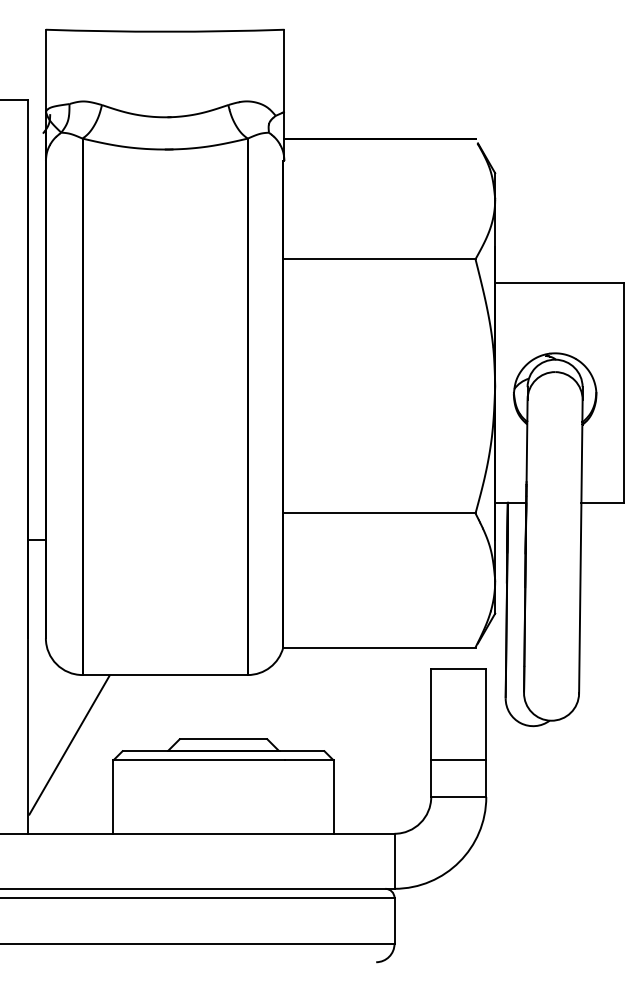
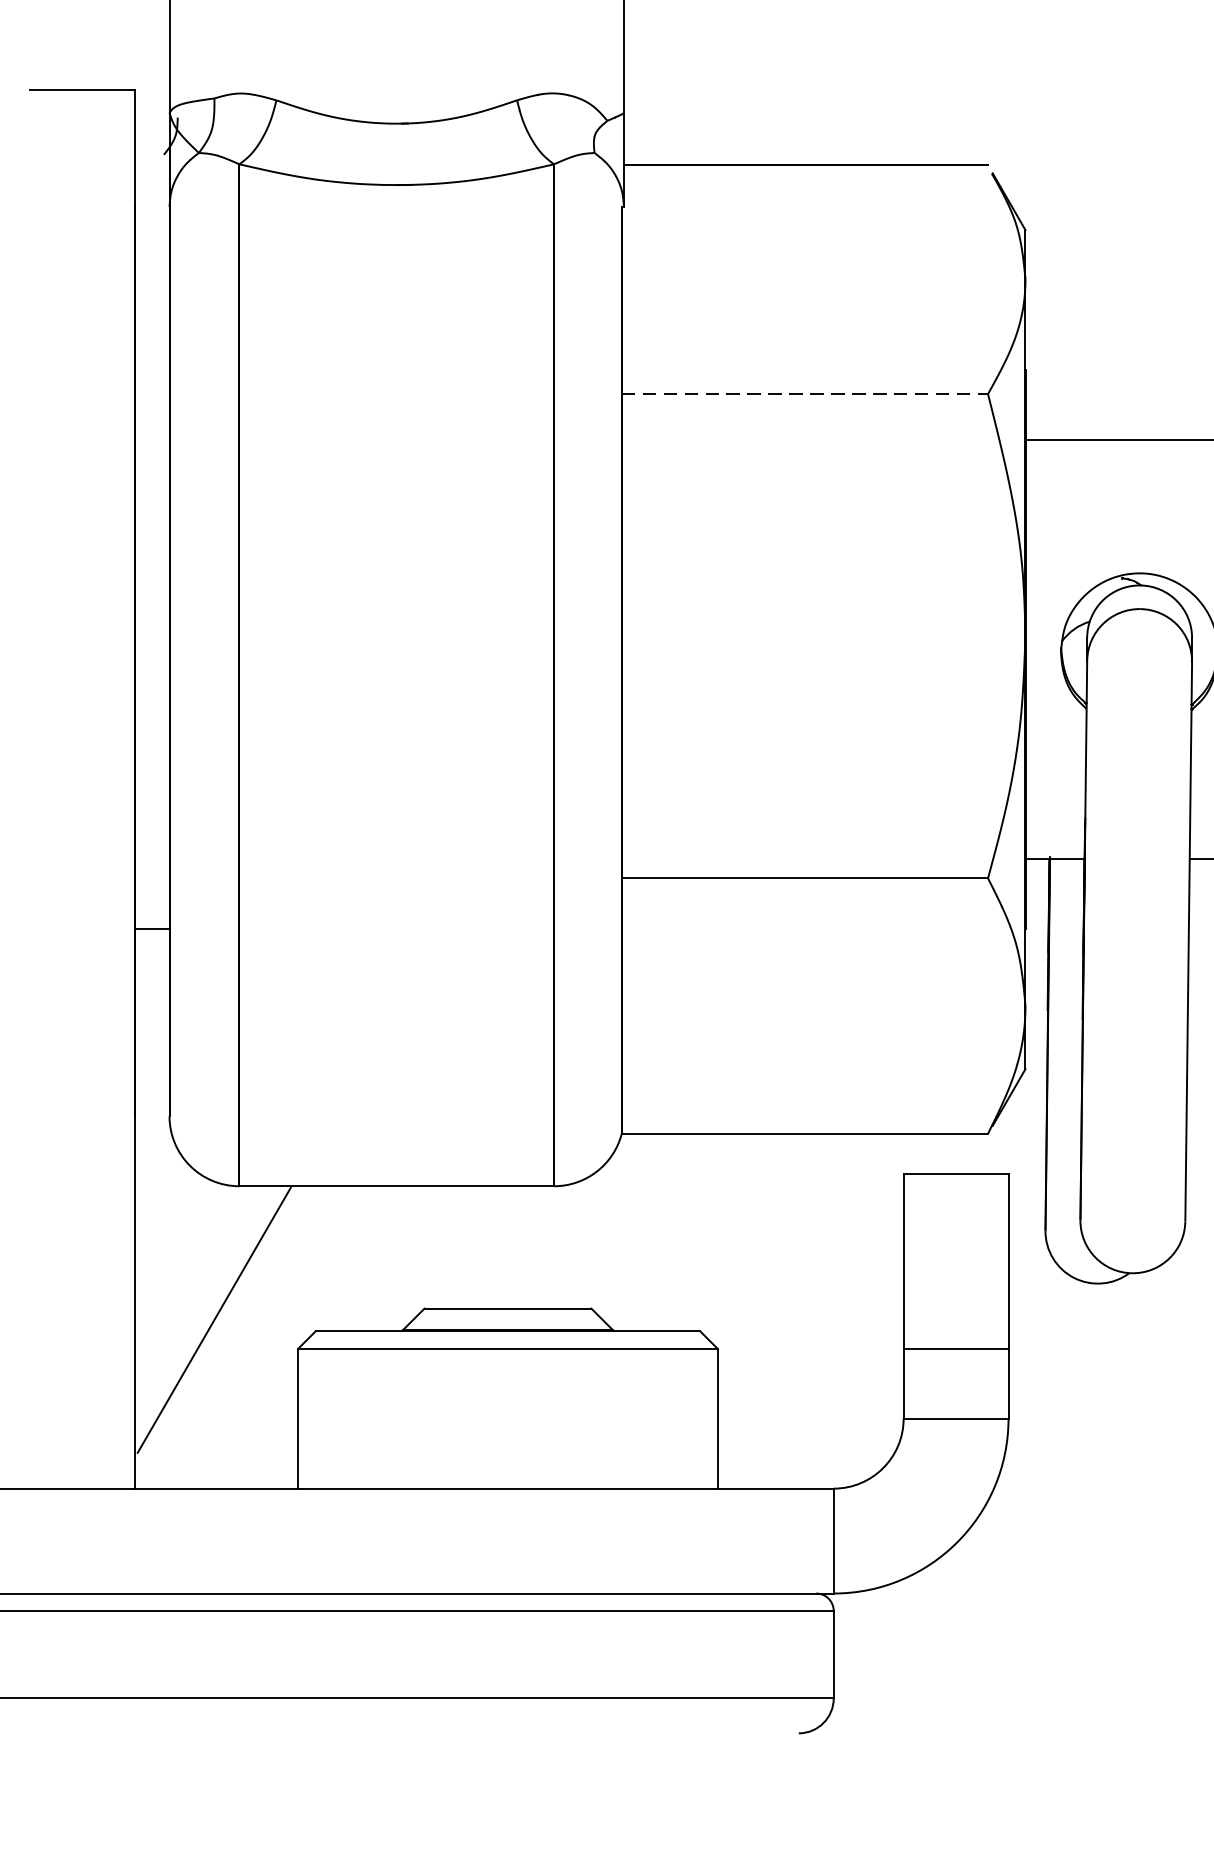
line: (379, 259) -> (805, 394), solid -> dashed

